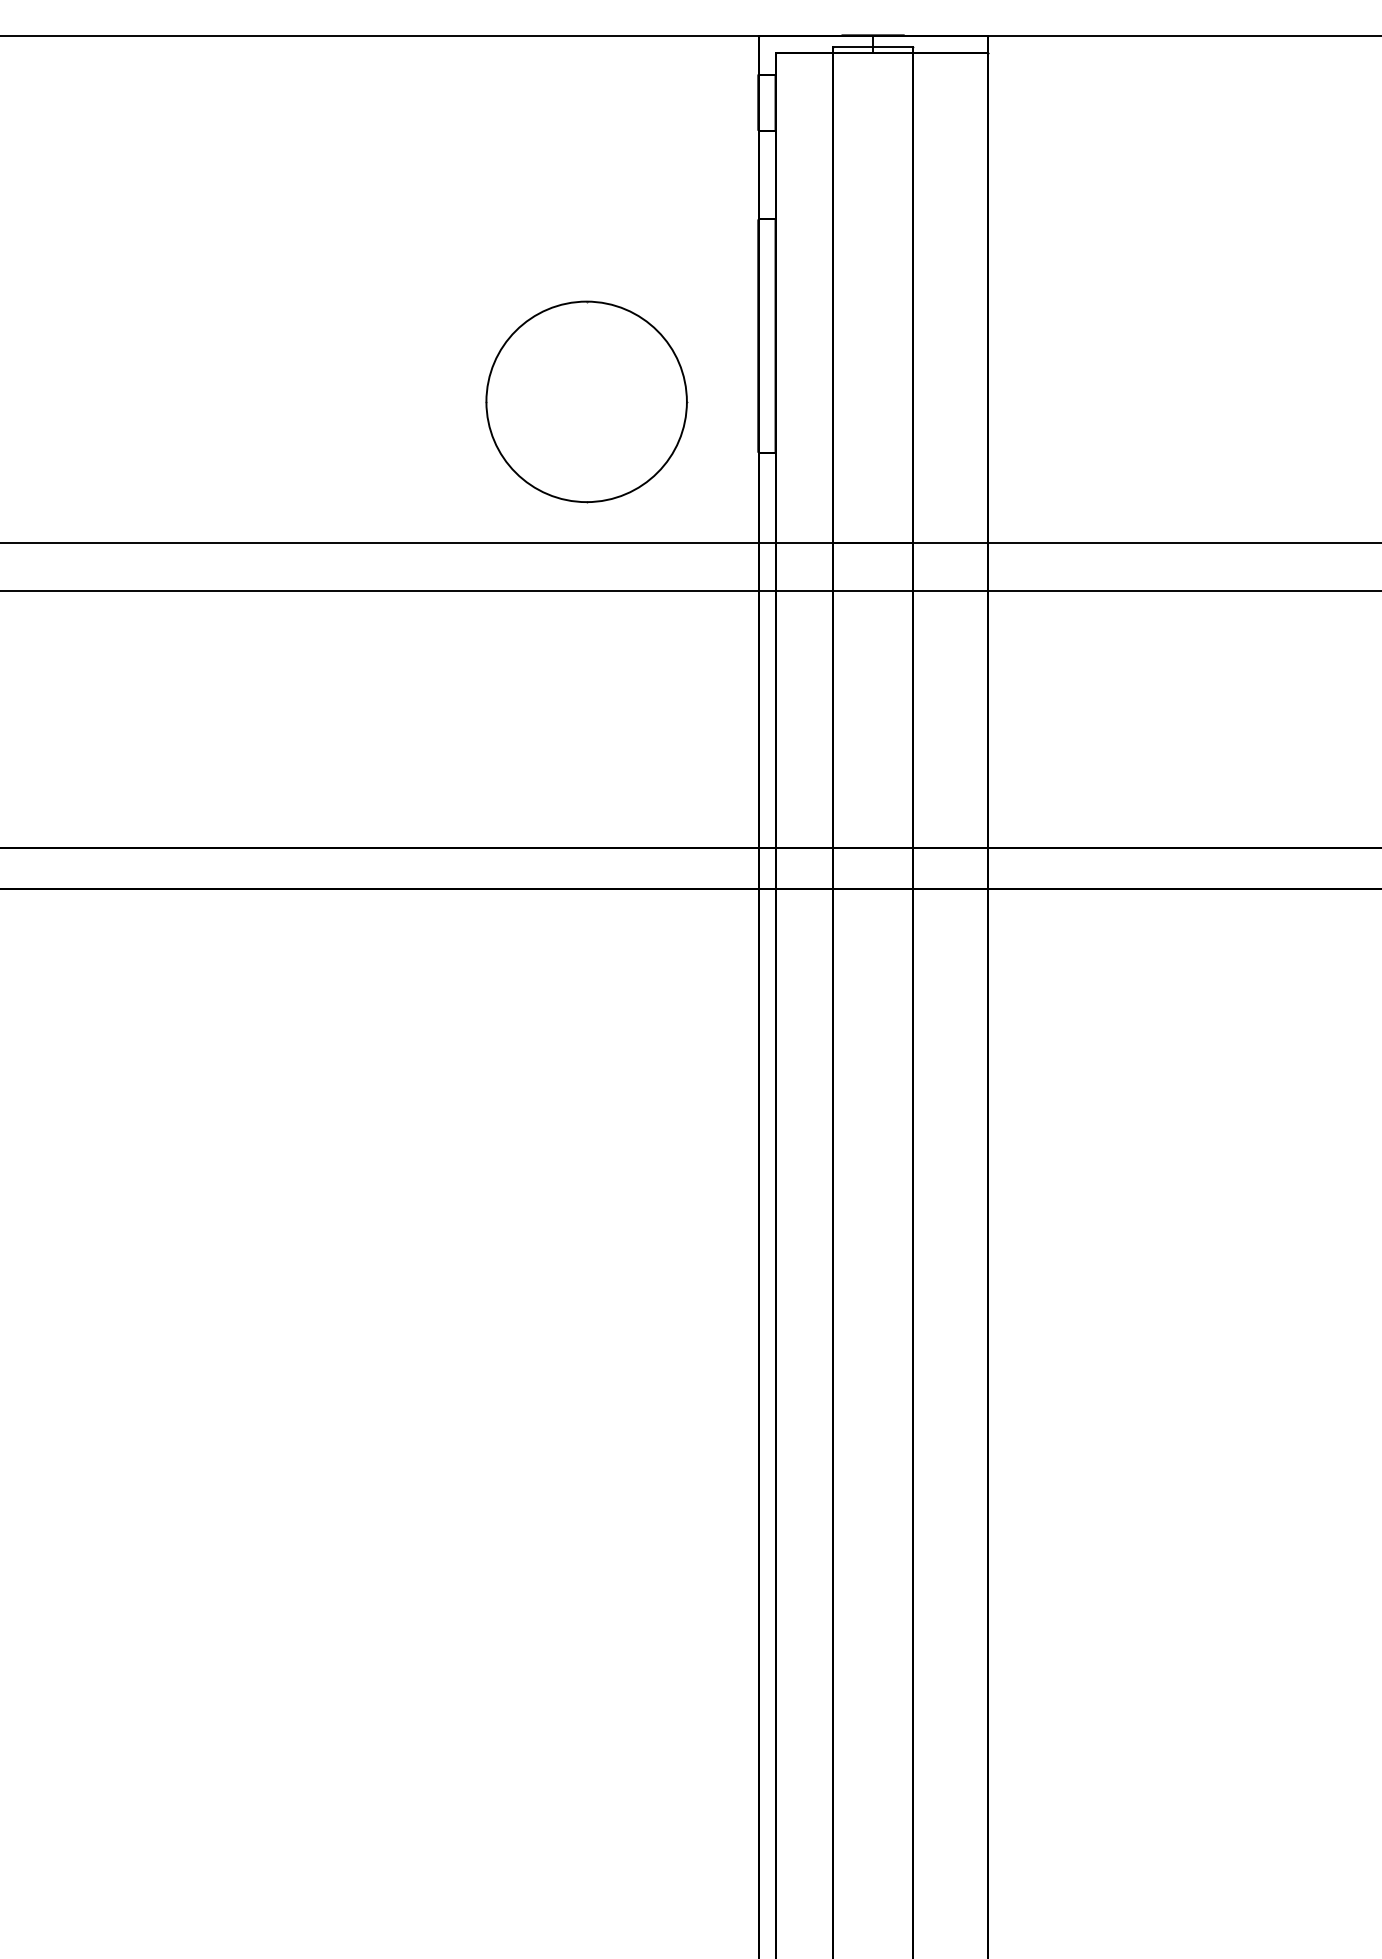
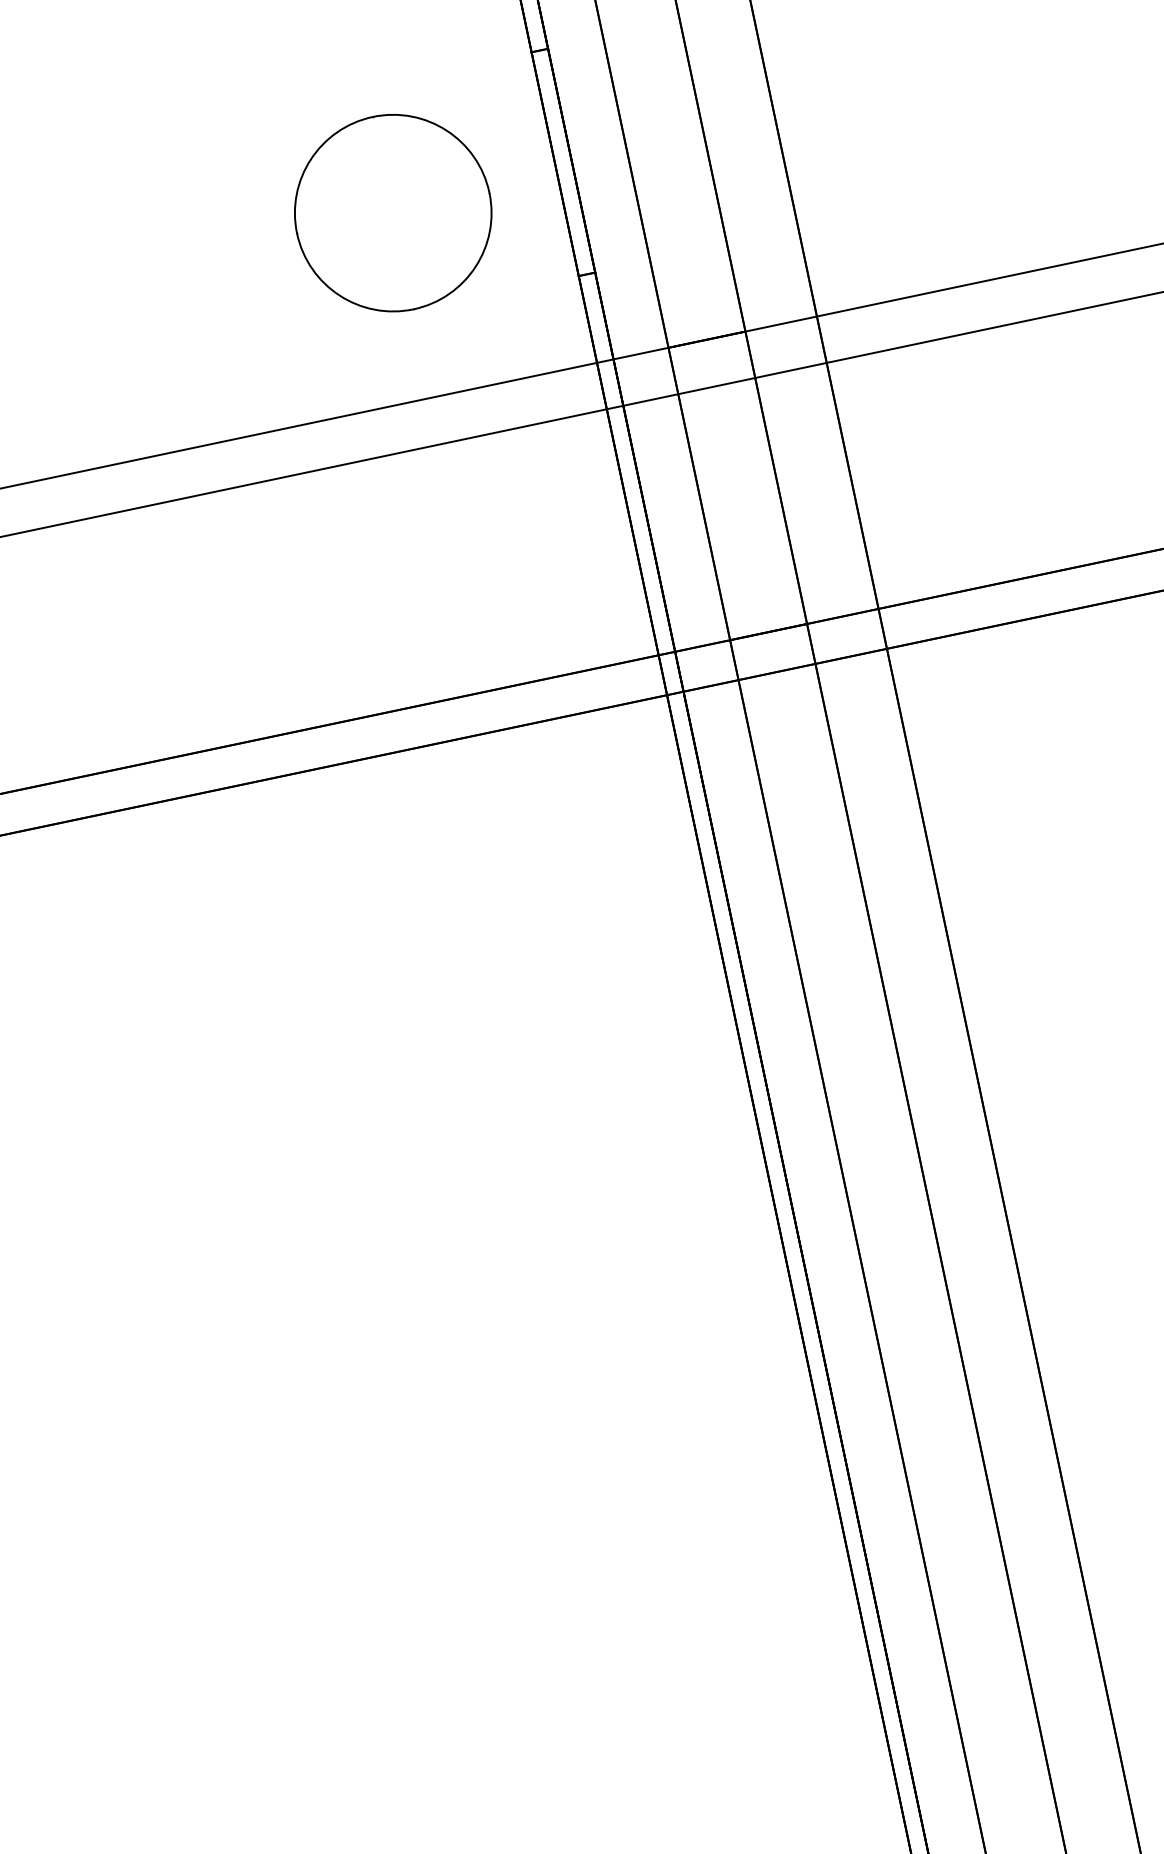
part: (586, 401) -> (393, 212), moved

